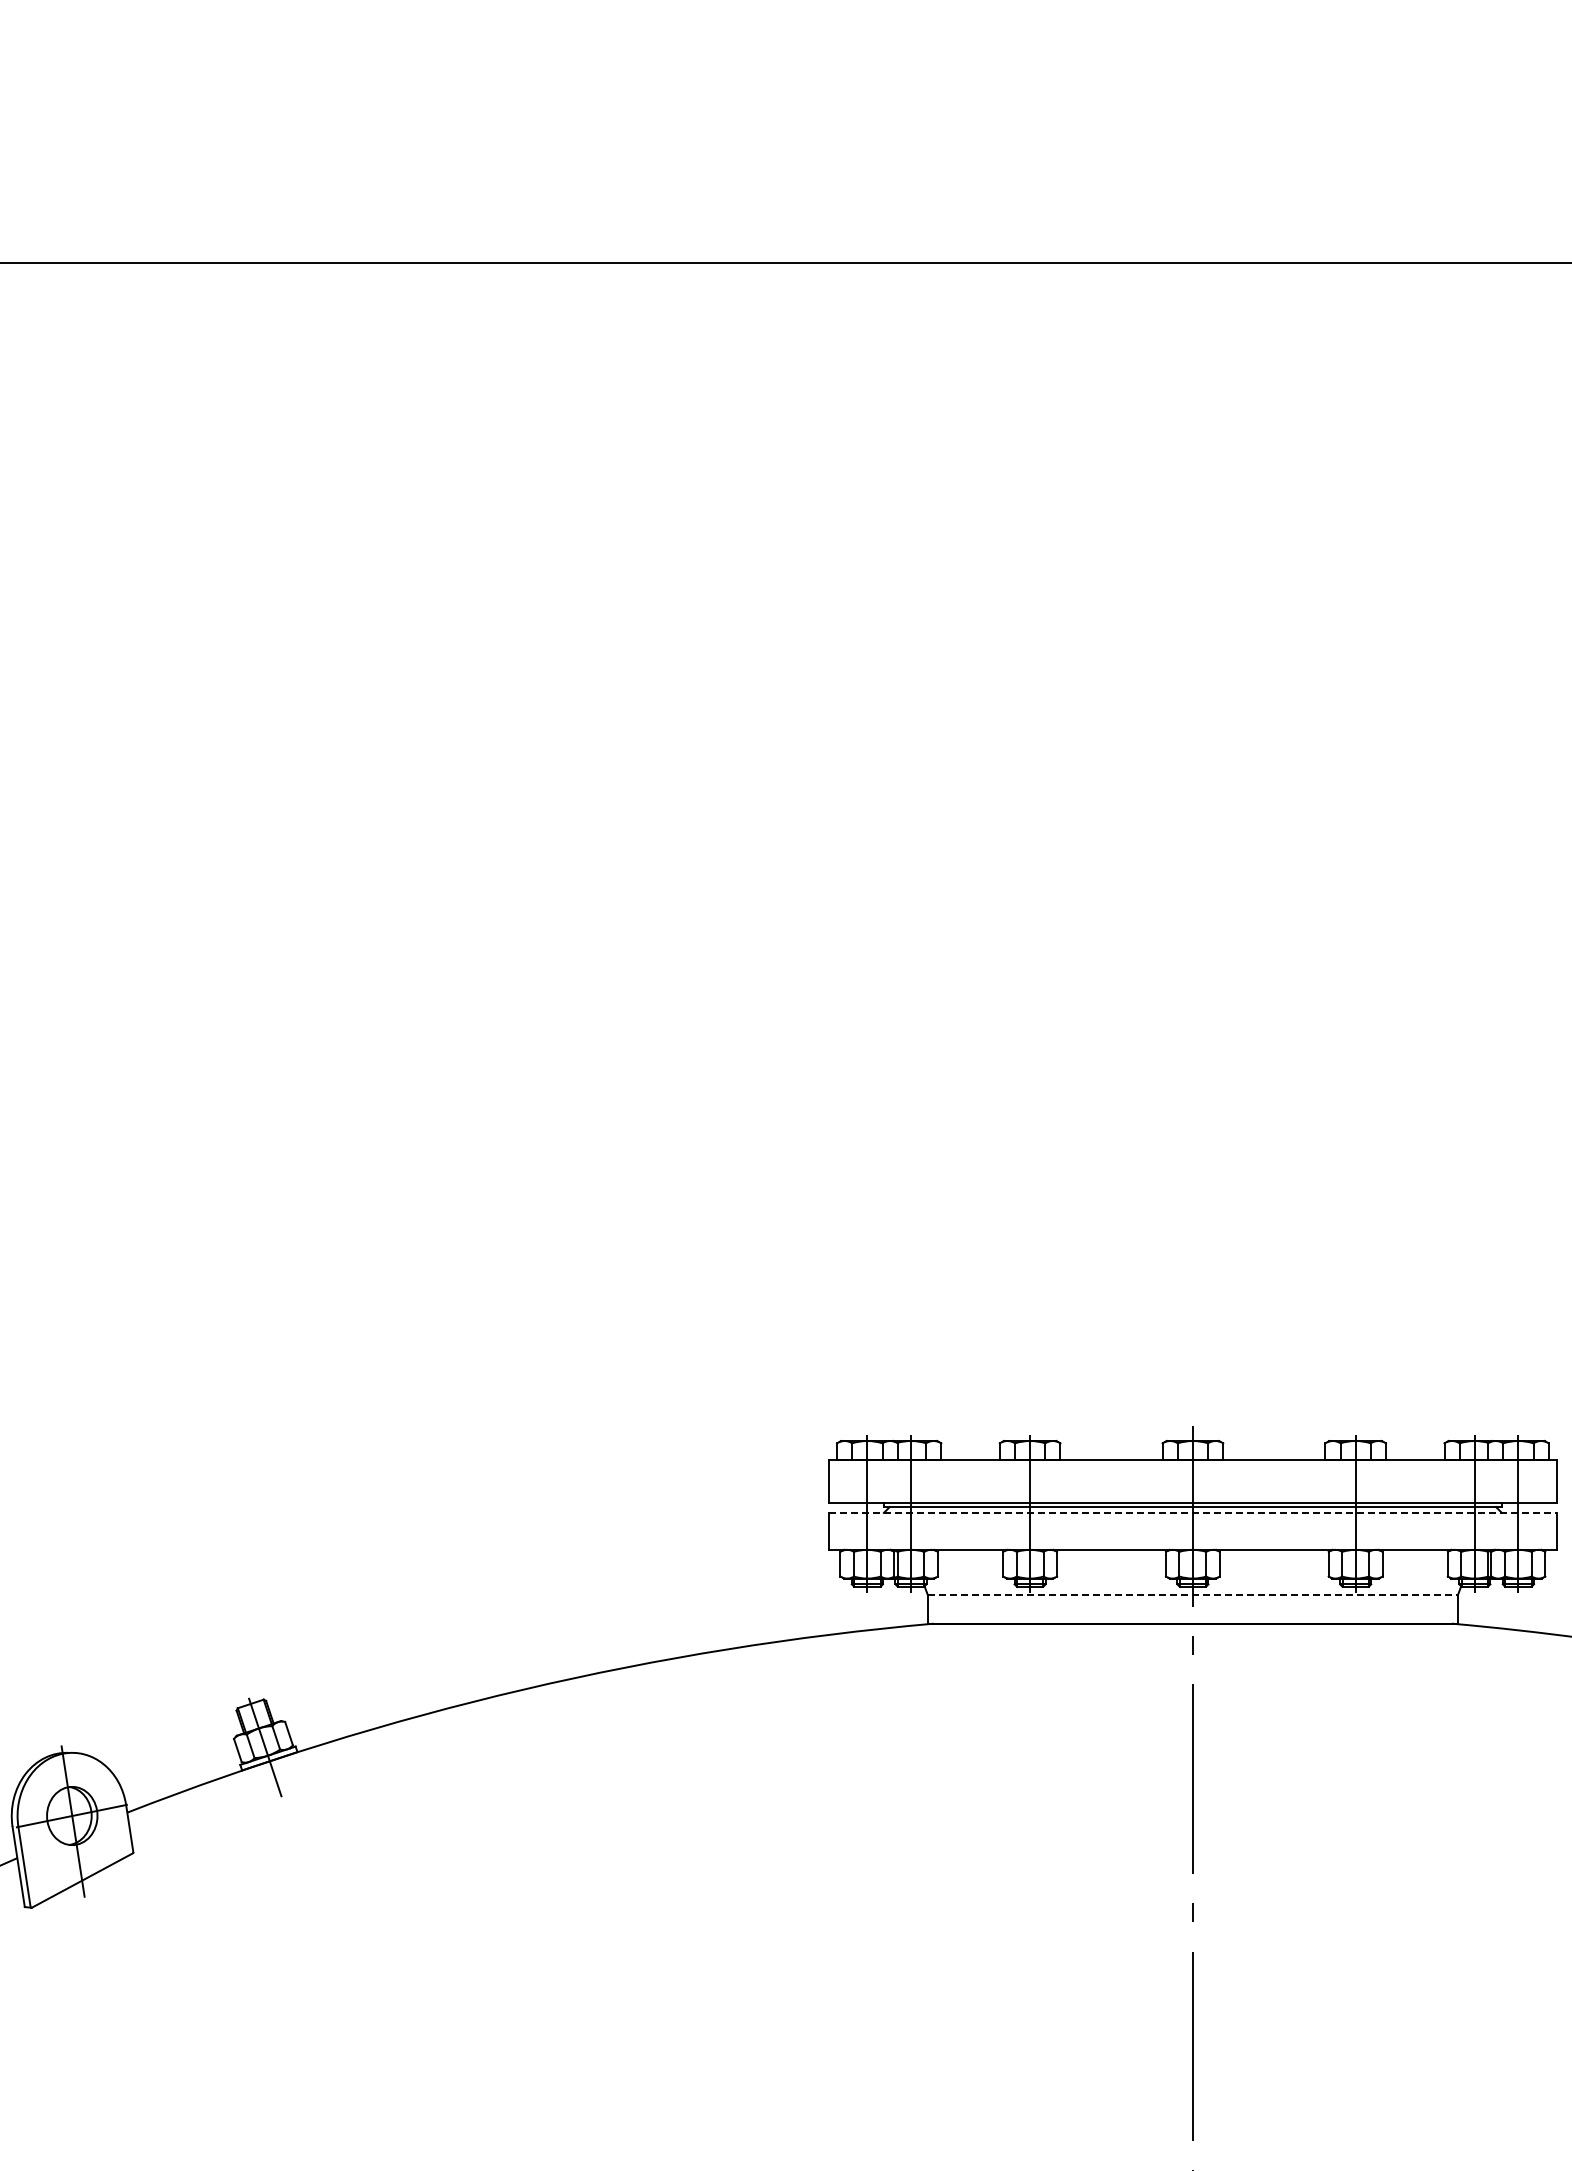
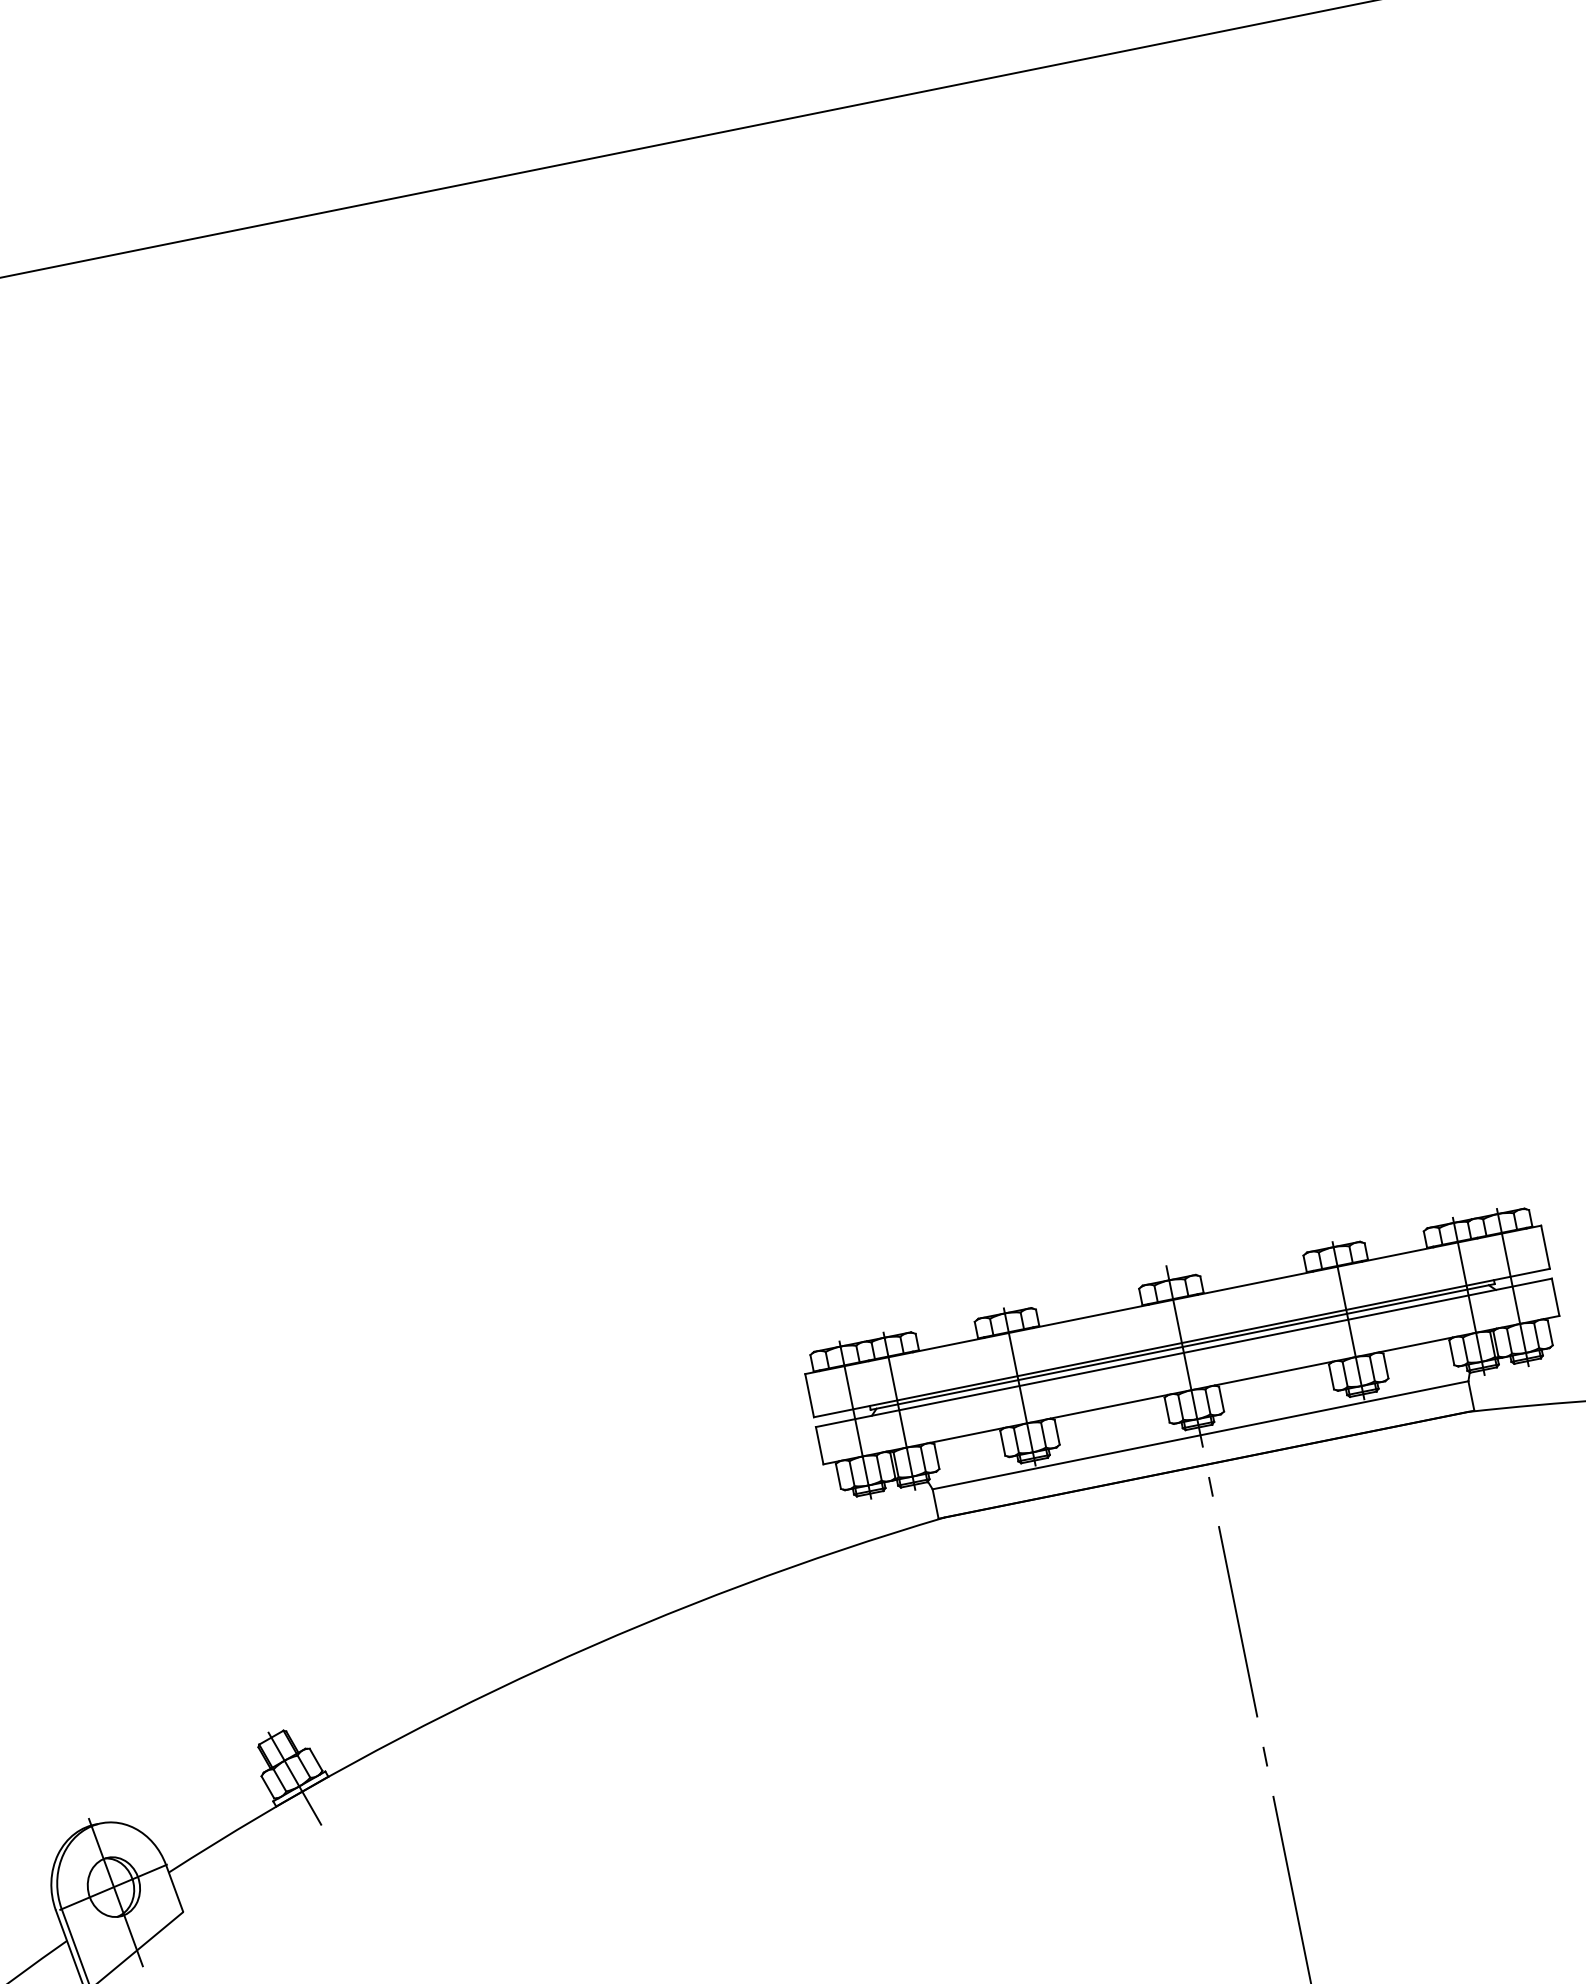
line: (1193, 1512) -> (1184, 1352), dashed -> solid
line: (1193, 1594) -> (1201, 1435), dashed -> solid

